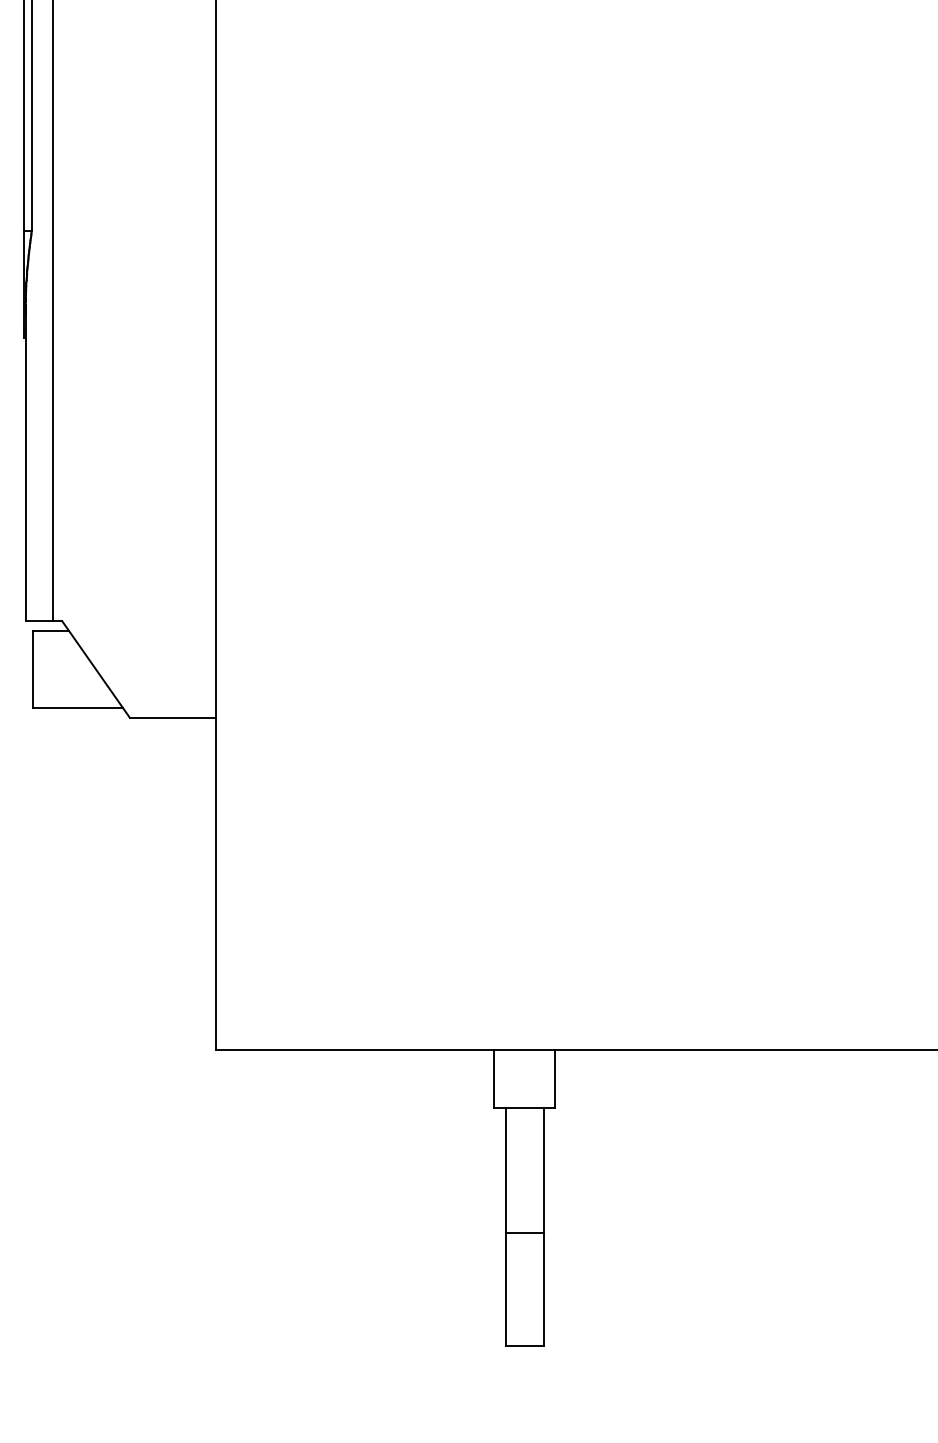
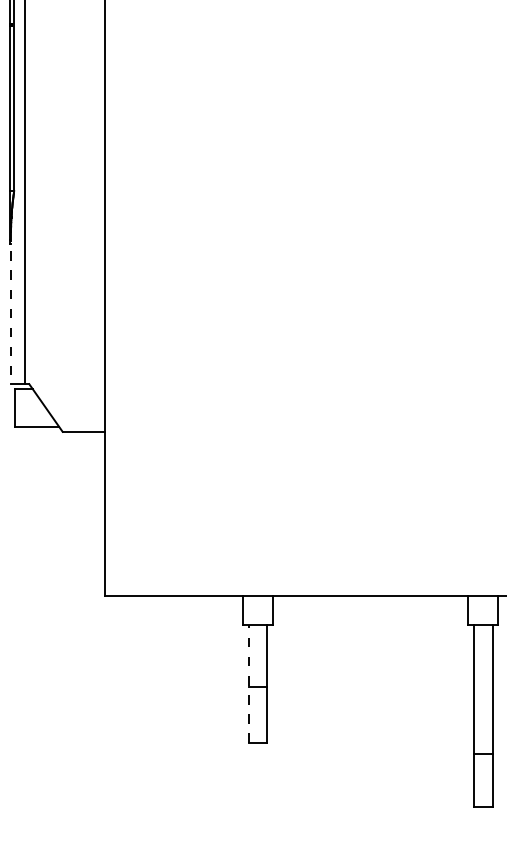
line: (26, 468) -> (11, 308), solid -> dashed
line: (505, 1226) -> (248, 683), solid -> dashed

